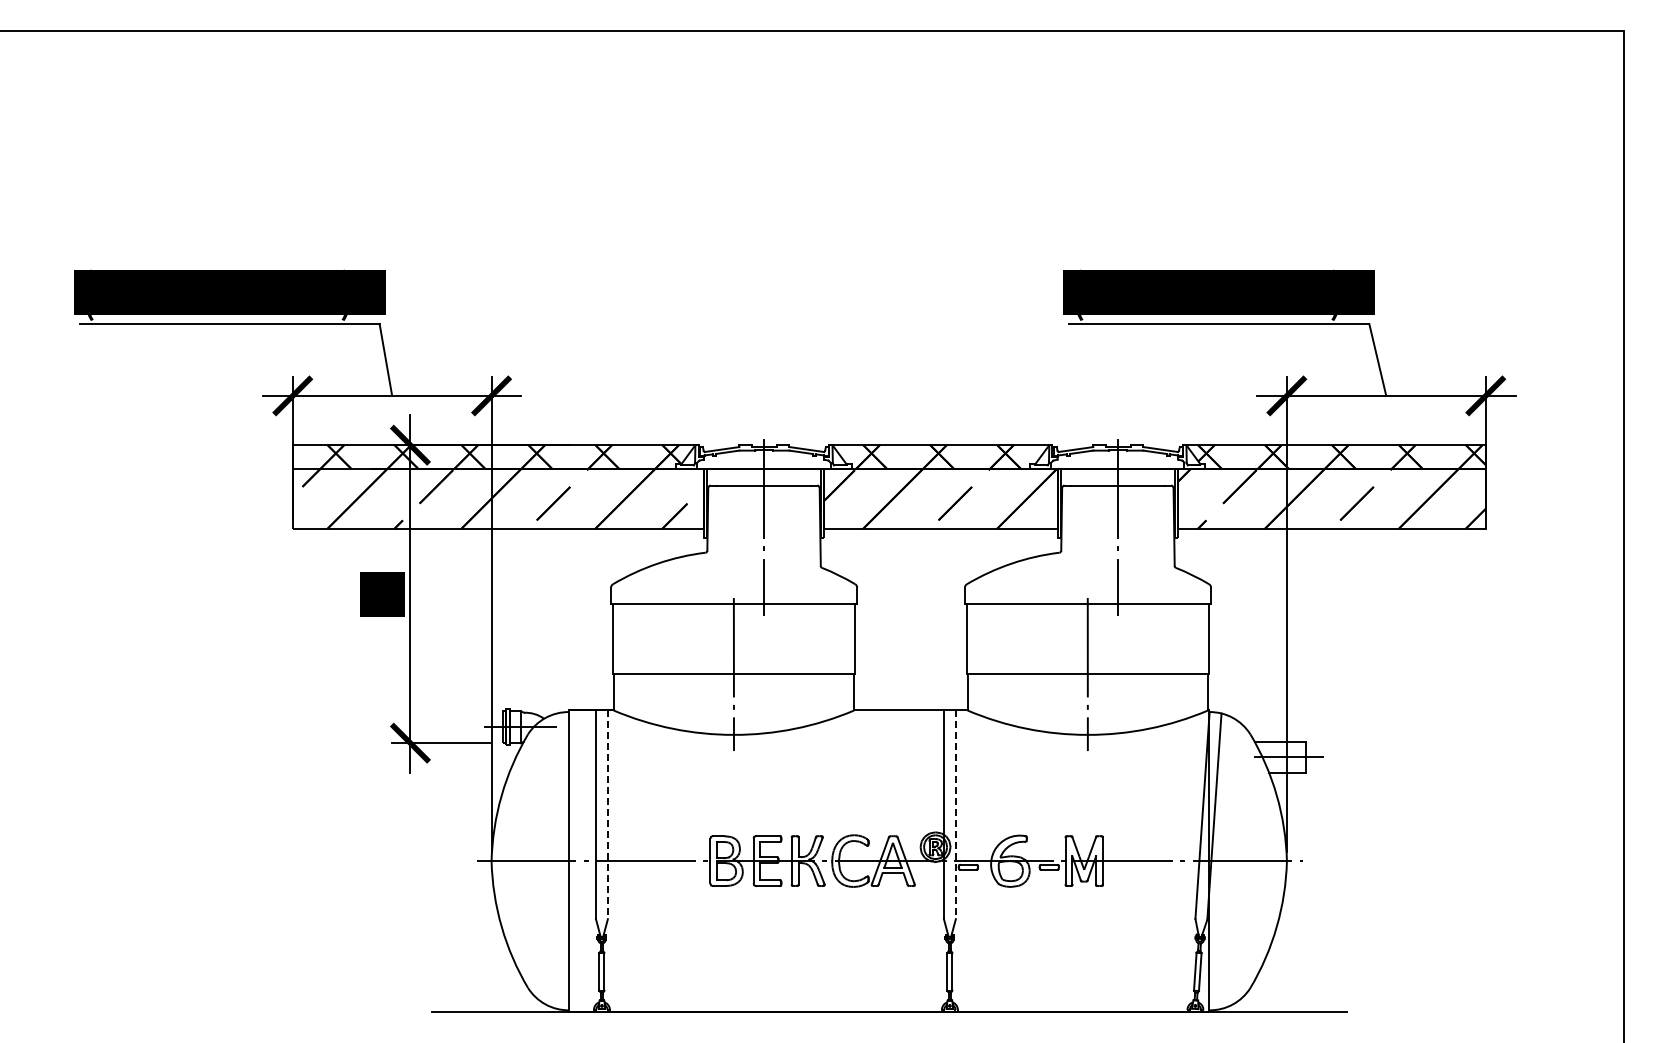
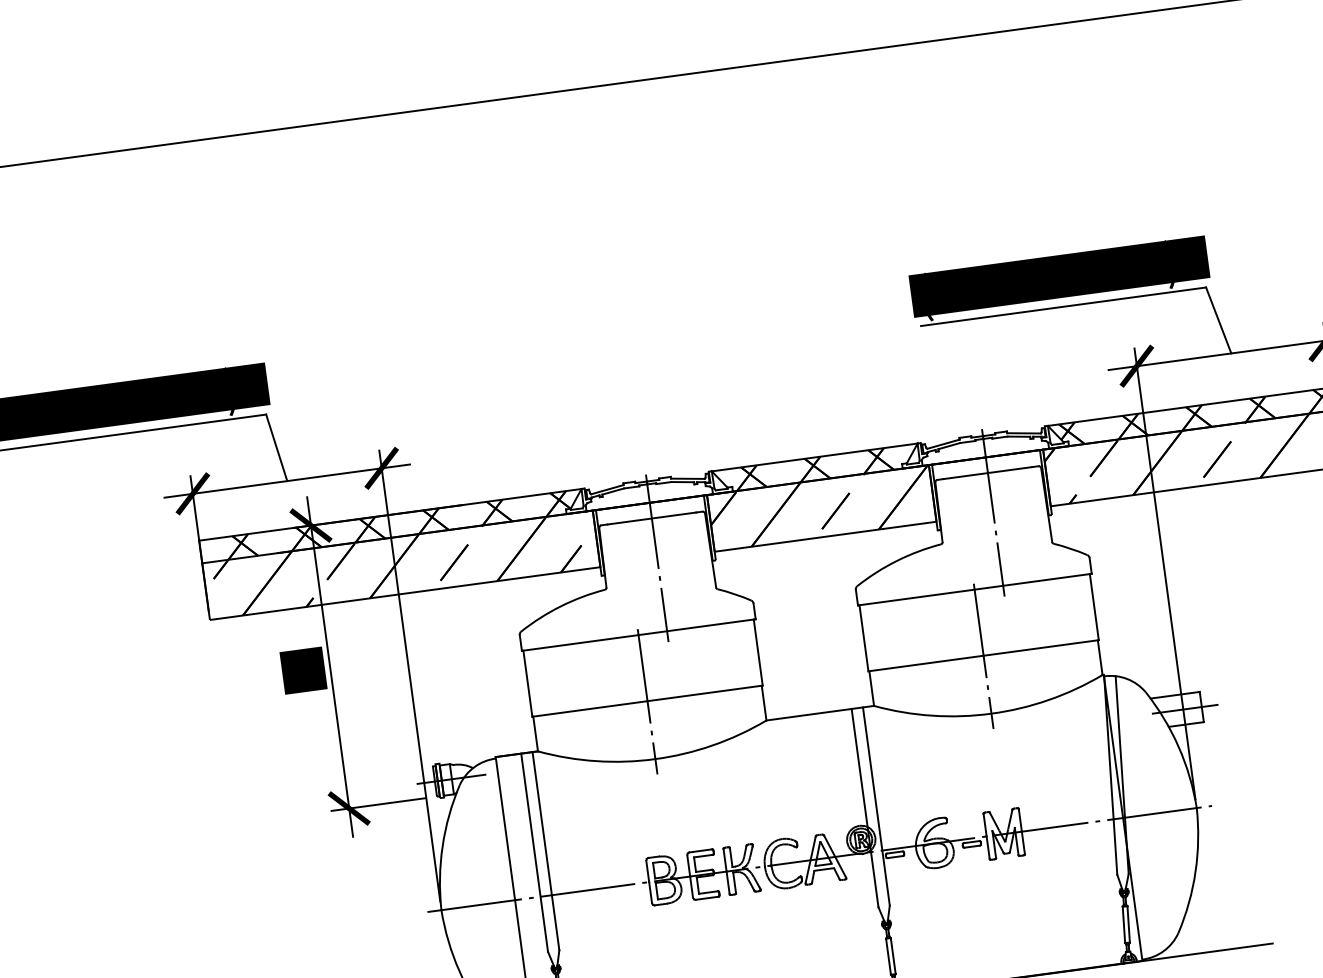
line: (607, 815) -> (545, 851), dashed -> solid
line: (955, 815) -> (876, 807), dashed -> solid

